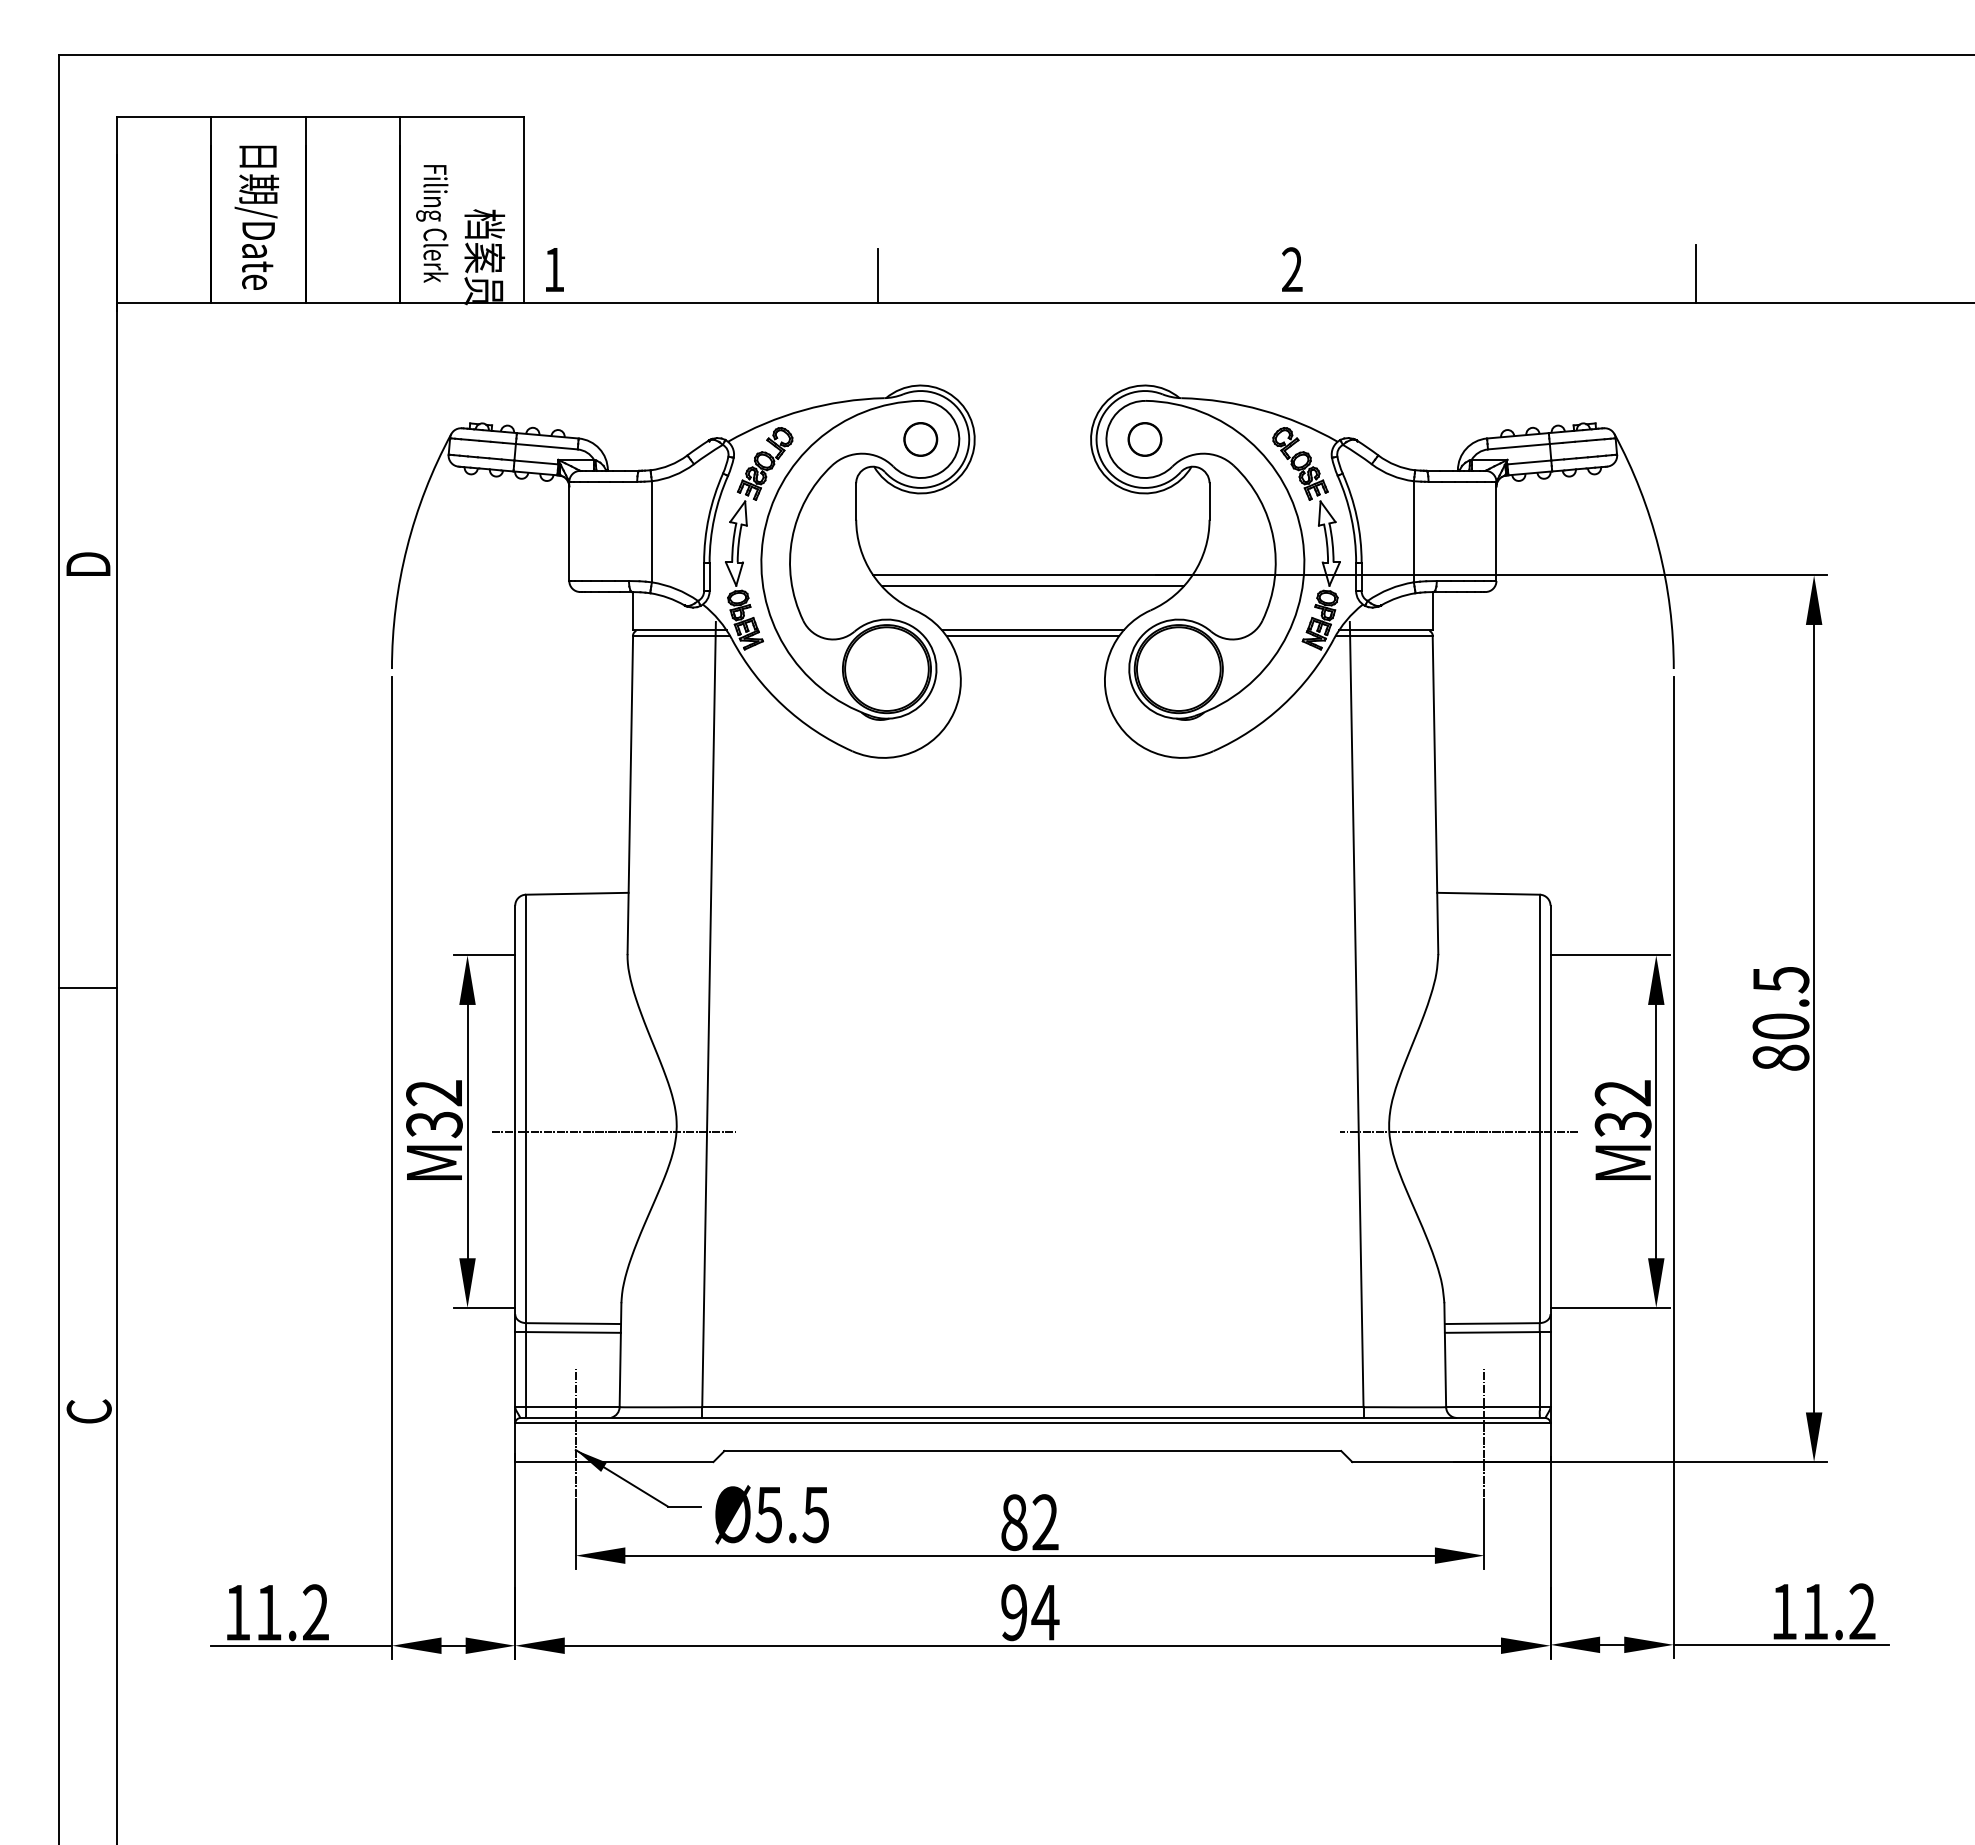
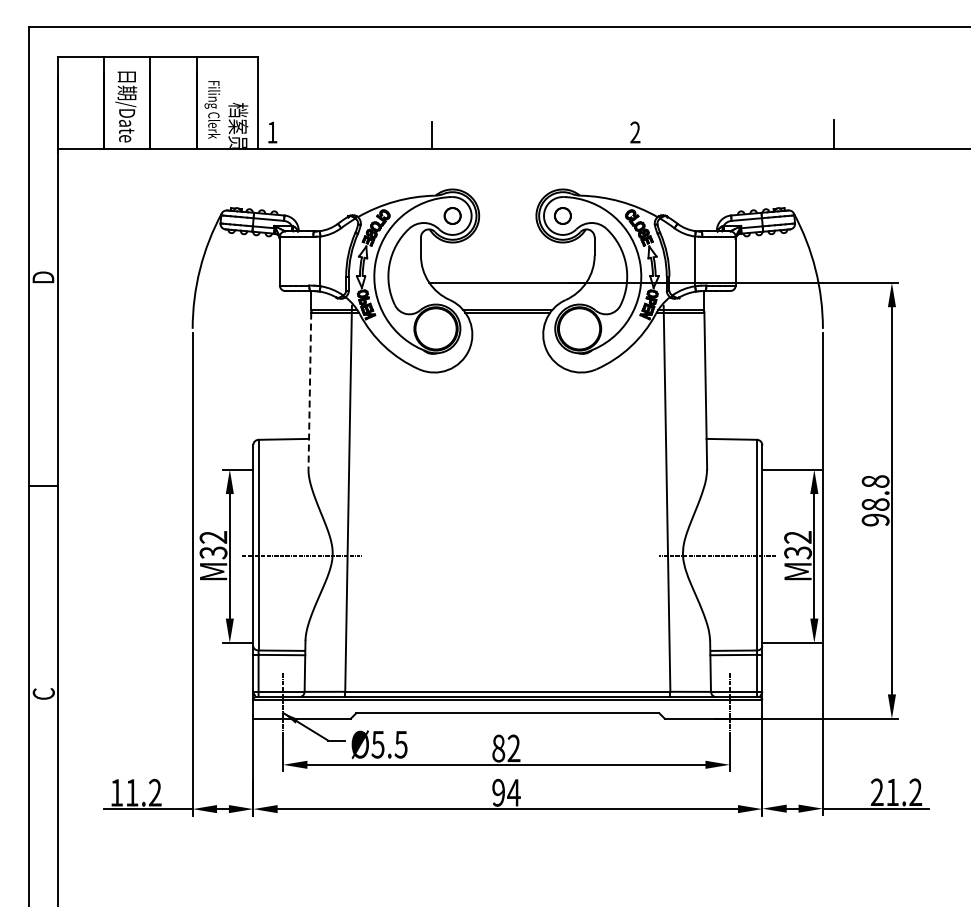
line: (1032, 586) -> (507, 288), removed
line: (629, 796) -> (309, 391), solid -> dashed
text: (1780, 1018) -> (875, 500), 80.5 -> 98.8
text: (1784, 1609) -> (877, 791), 11.2 -> 21.2

